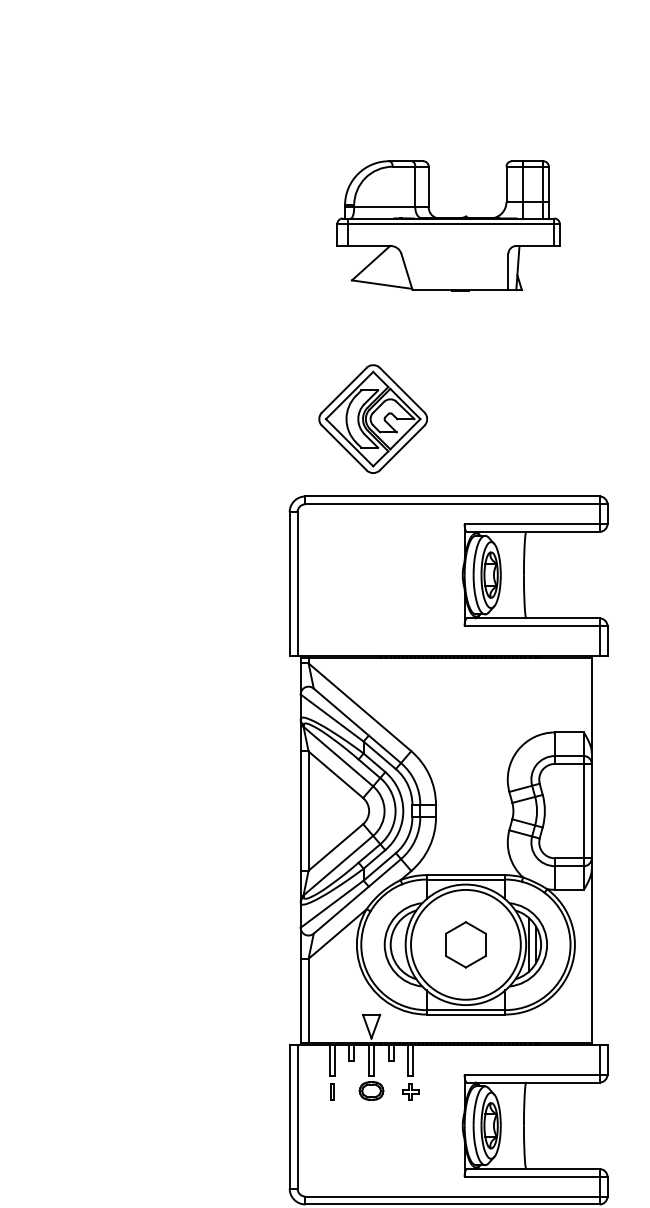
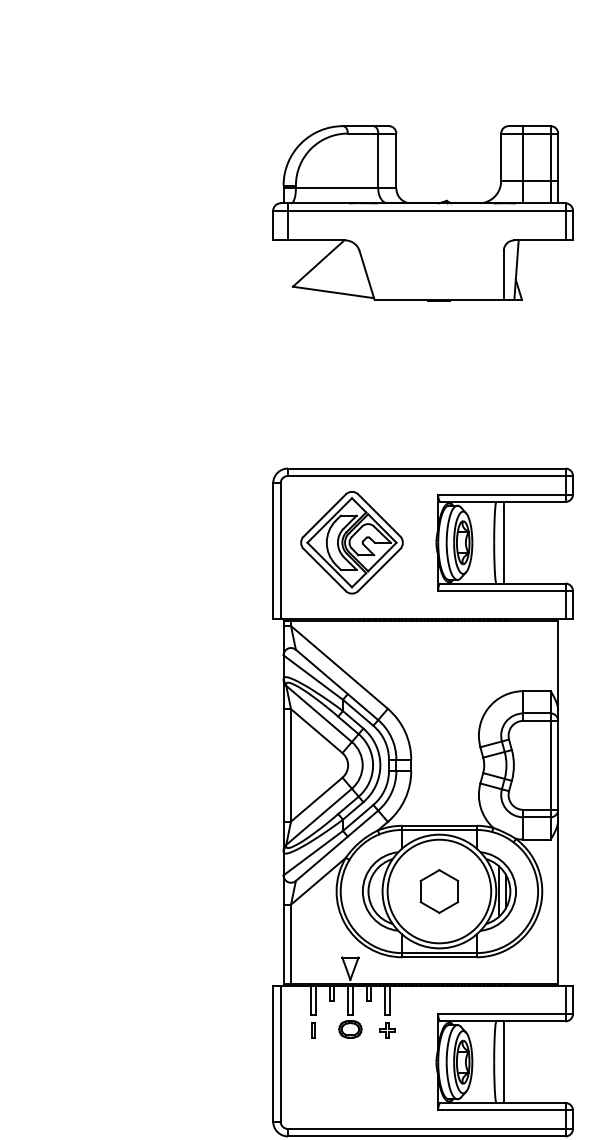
part: (448, 225) -> (422, 212), size x1.43
part: (372, 418) -> (351, 542), moved
line: (534, 574) -> (504, 542), added
line: (534, 1125) -> (504, 1061), added

